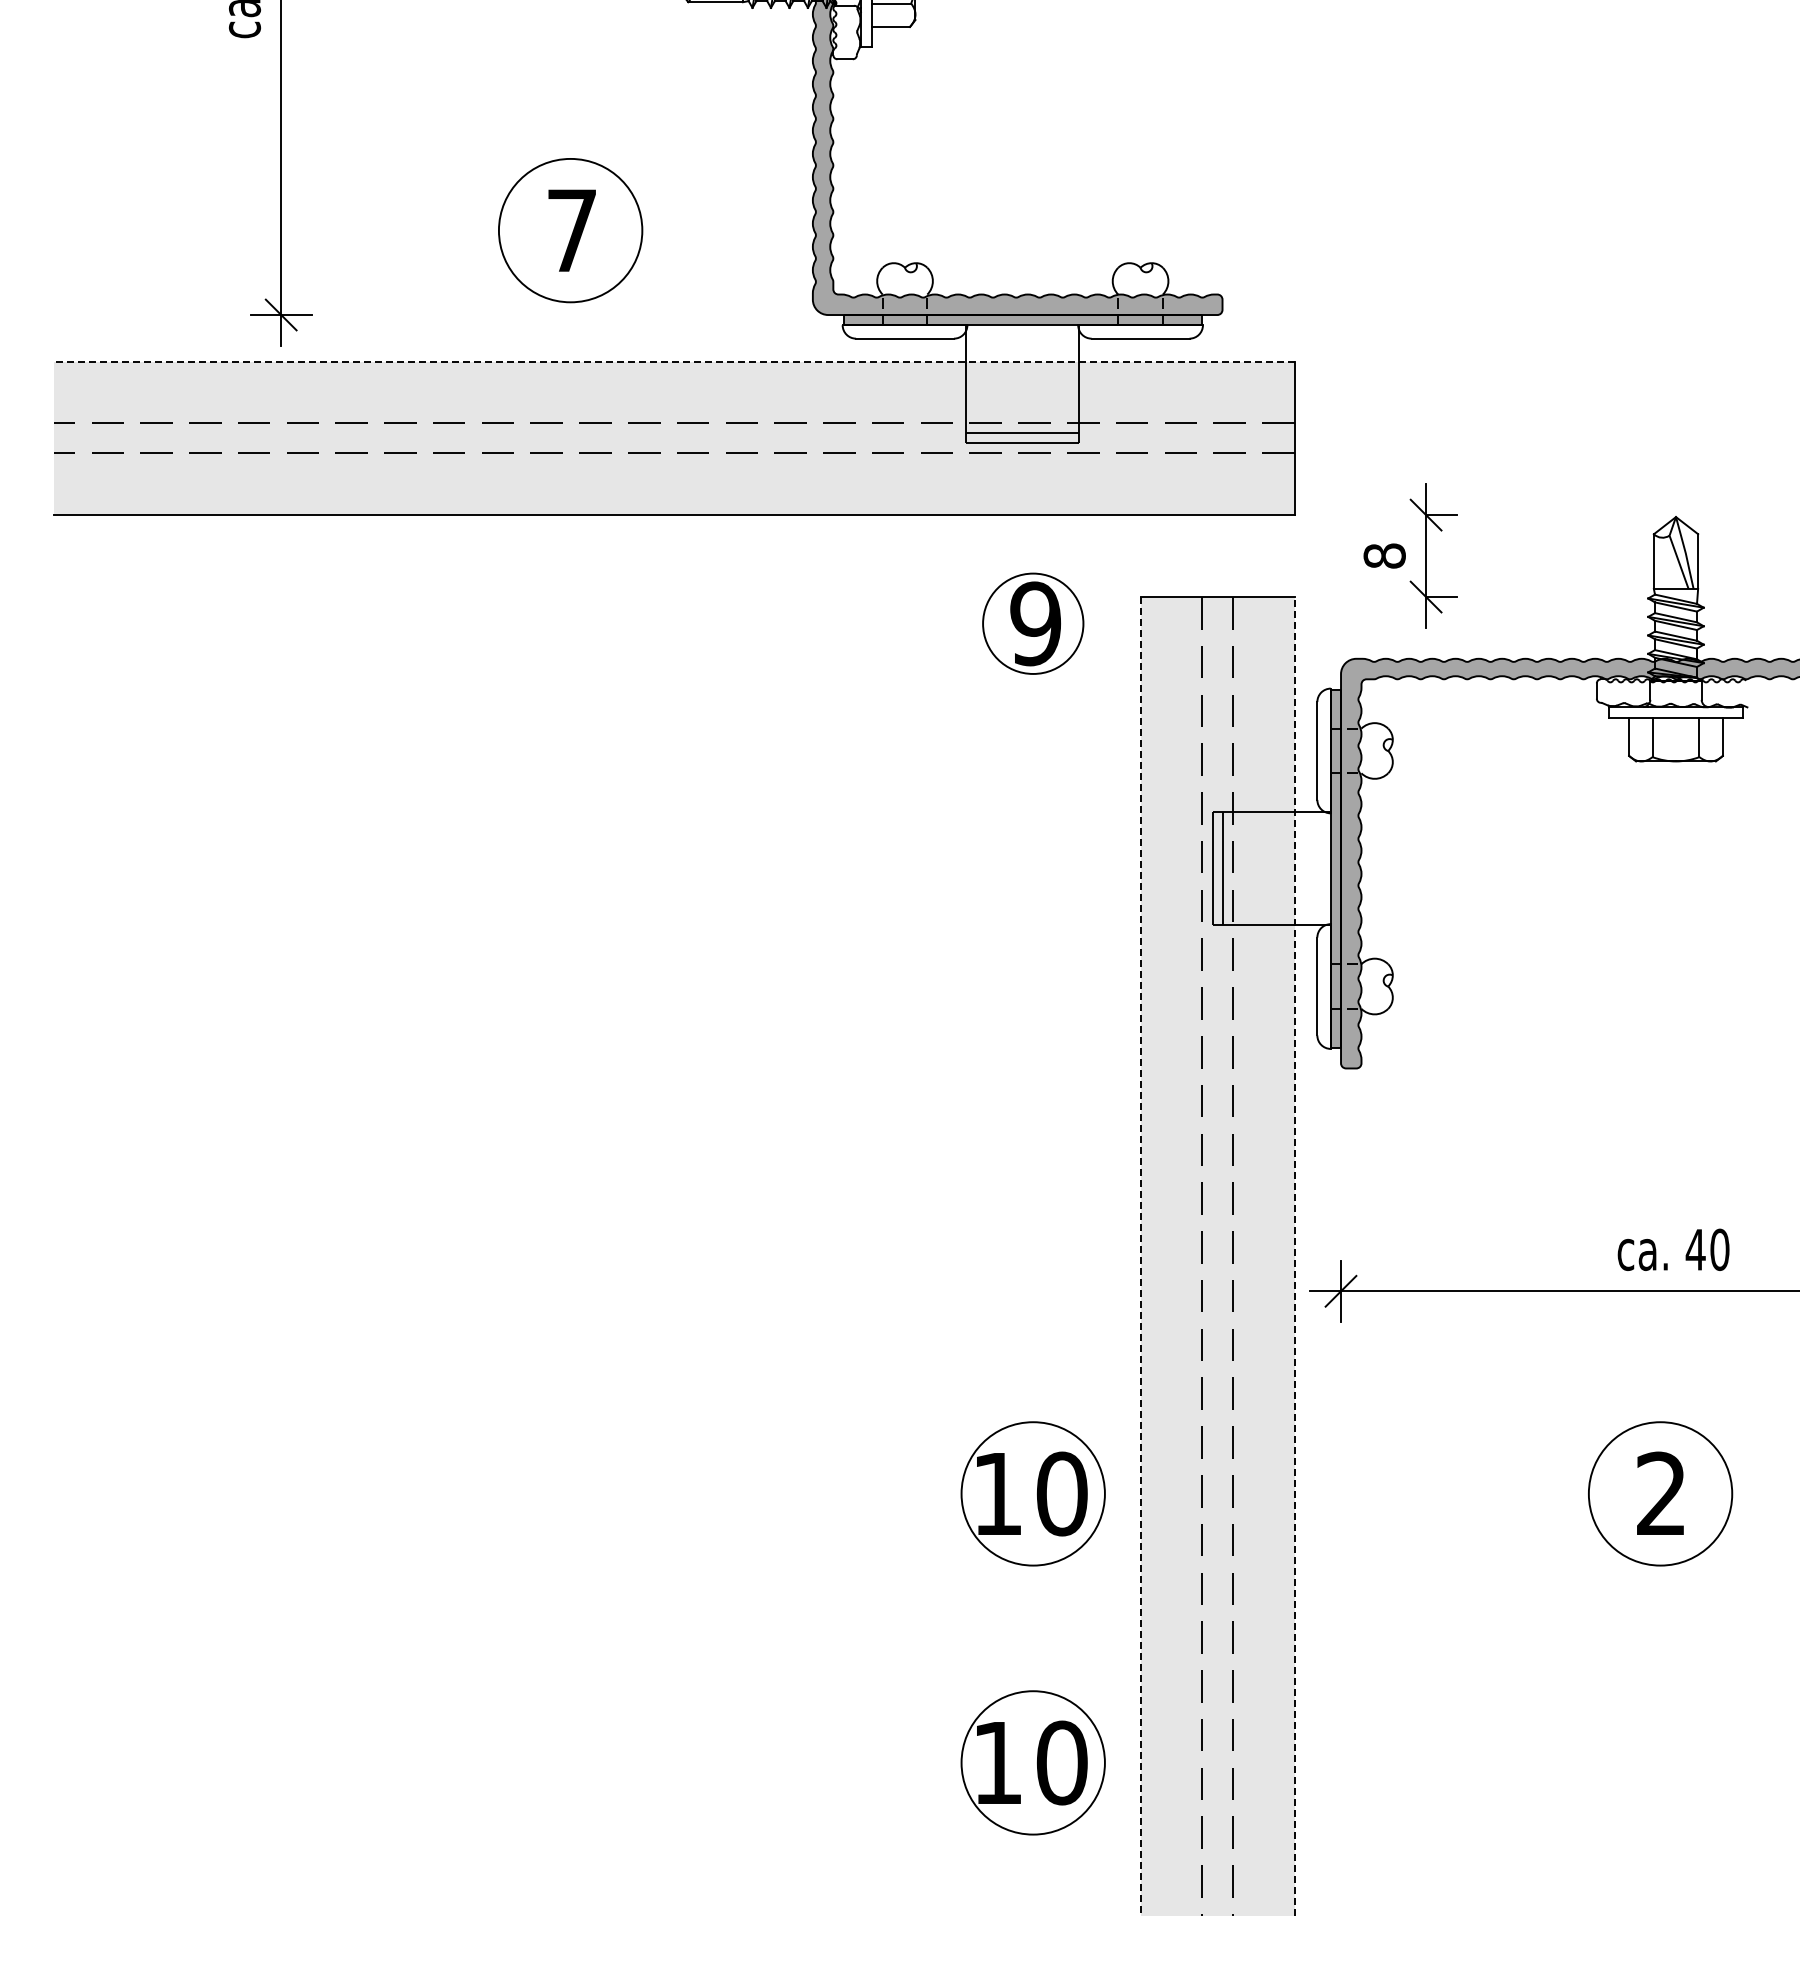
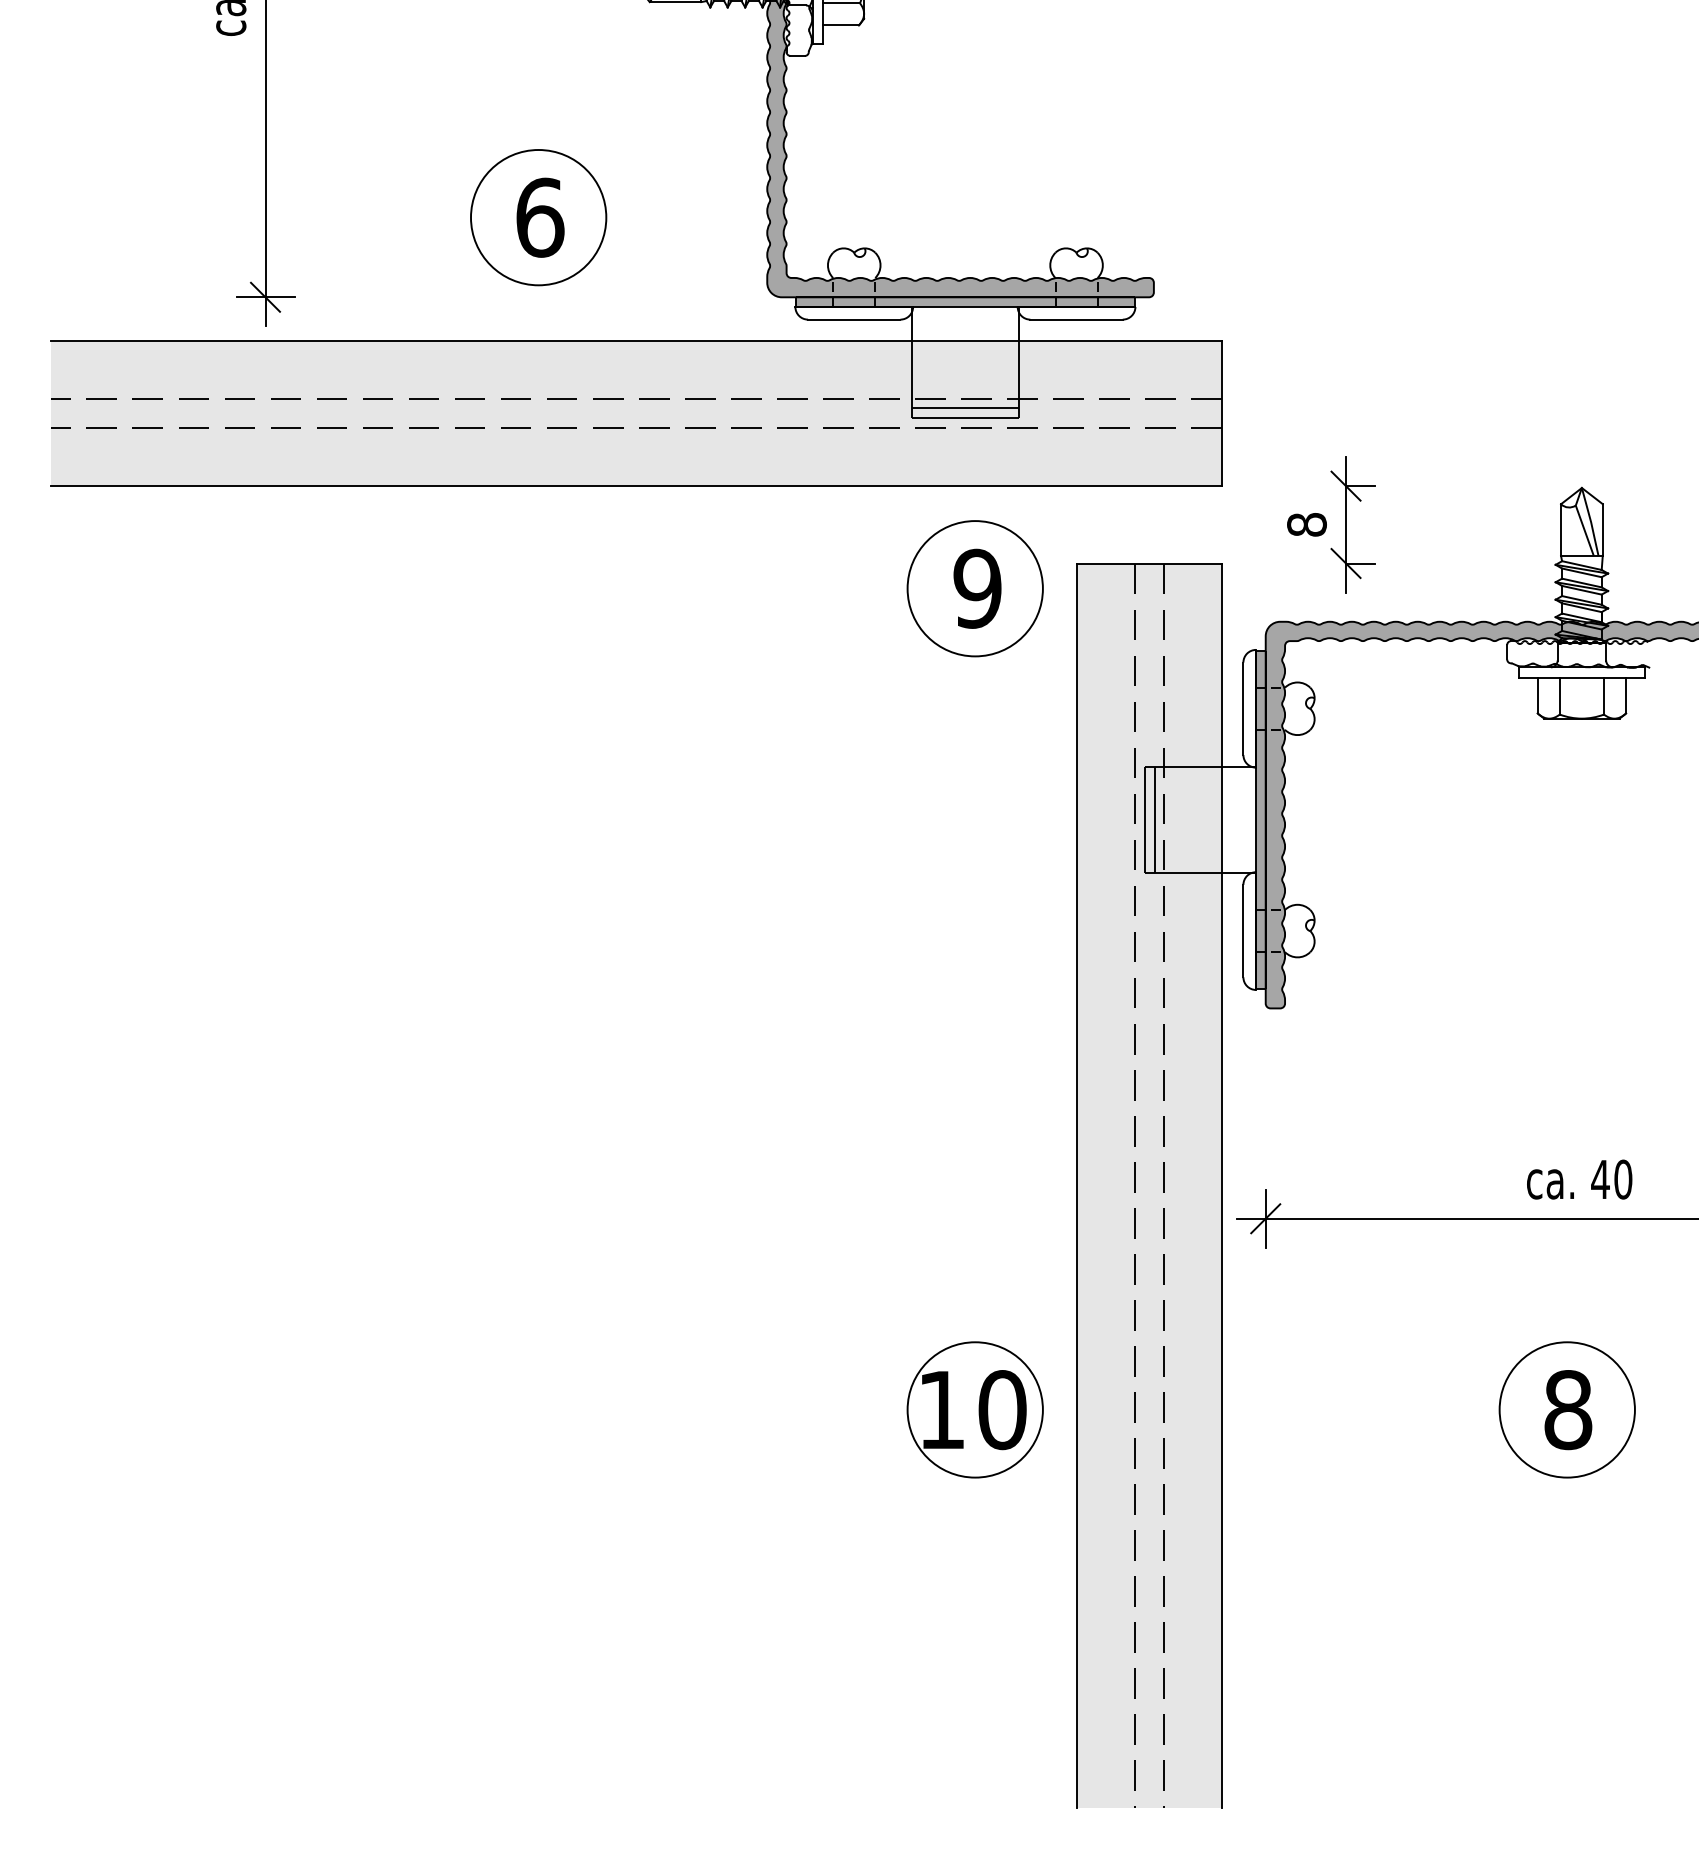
text: (572, 230) -> (540, 217), 7 -> 6
line: (673, 361) -> (635, 341), dashed -> solid
circle: (1032, 623) -> (974, 588), size x1.43
line: (1294, 1255) -> (1221, 1184), dashed -> solid
line: (1141, 1256) -> (1077, 1185), dashed -> solid
text: (1661, 1493) -> (1568, 1409), 2 -> 8
part: (1032, 1762) -> (974, 1663), removed

